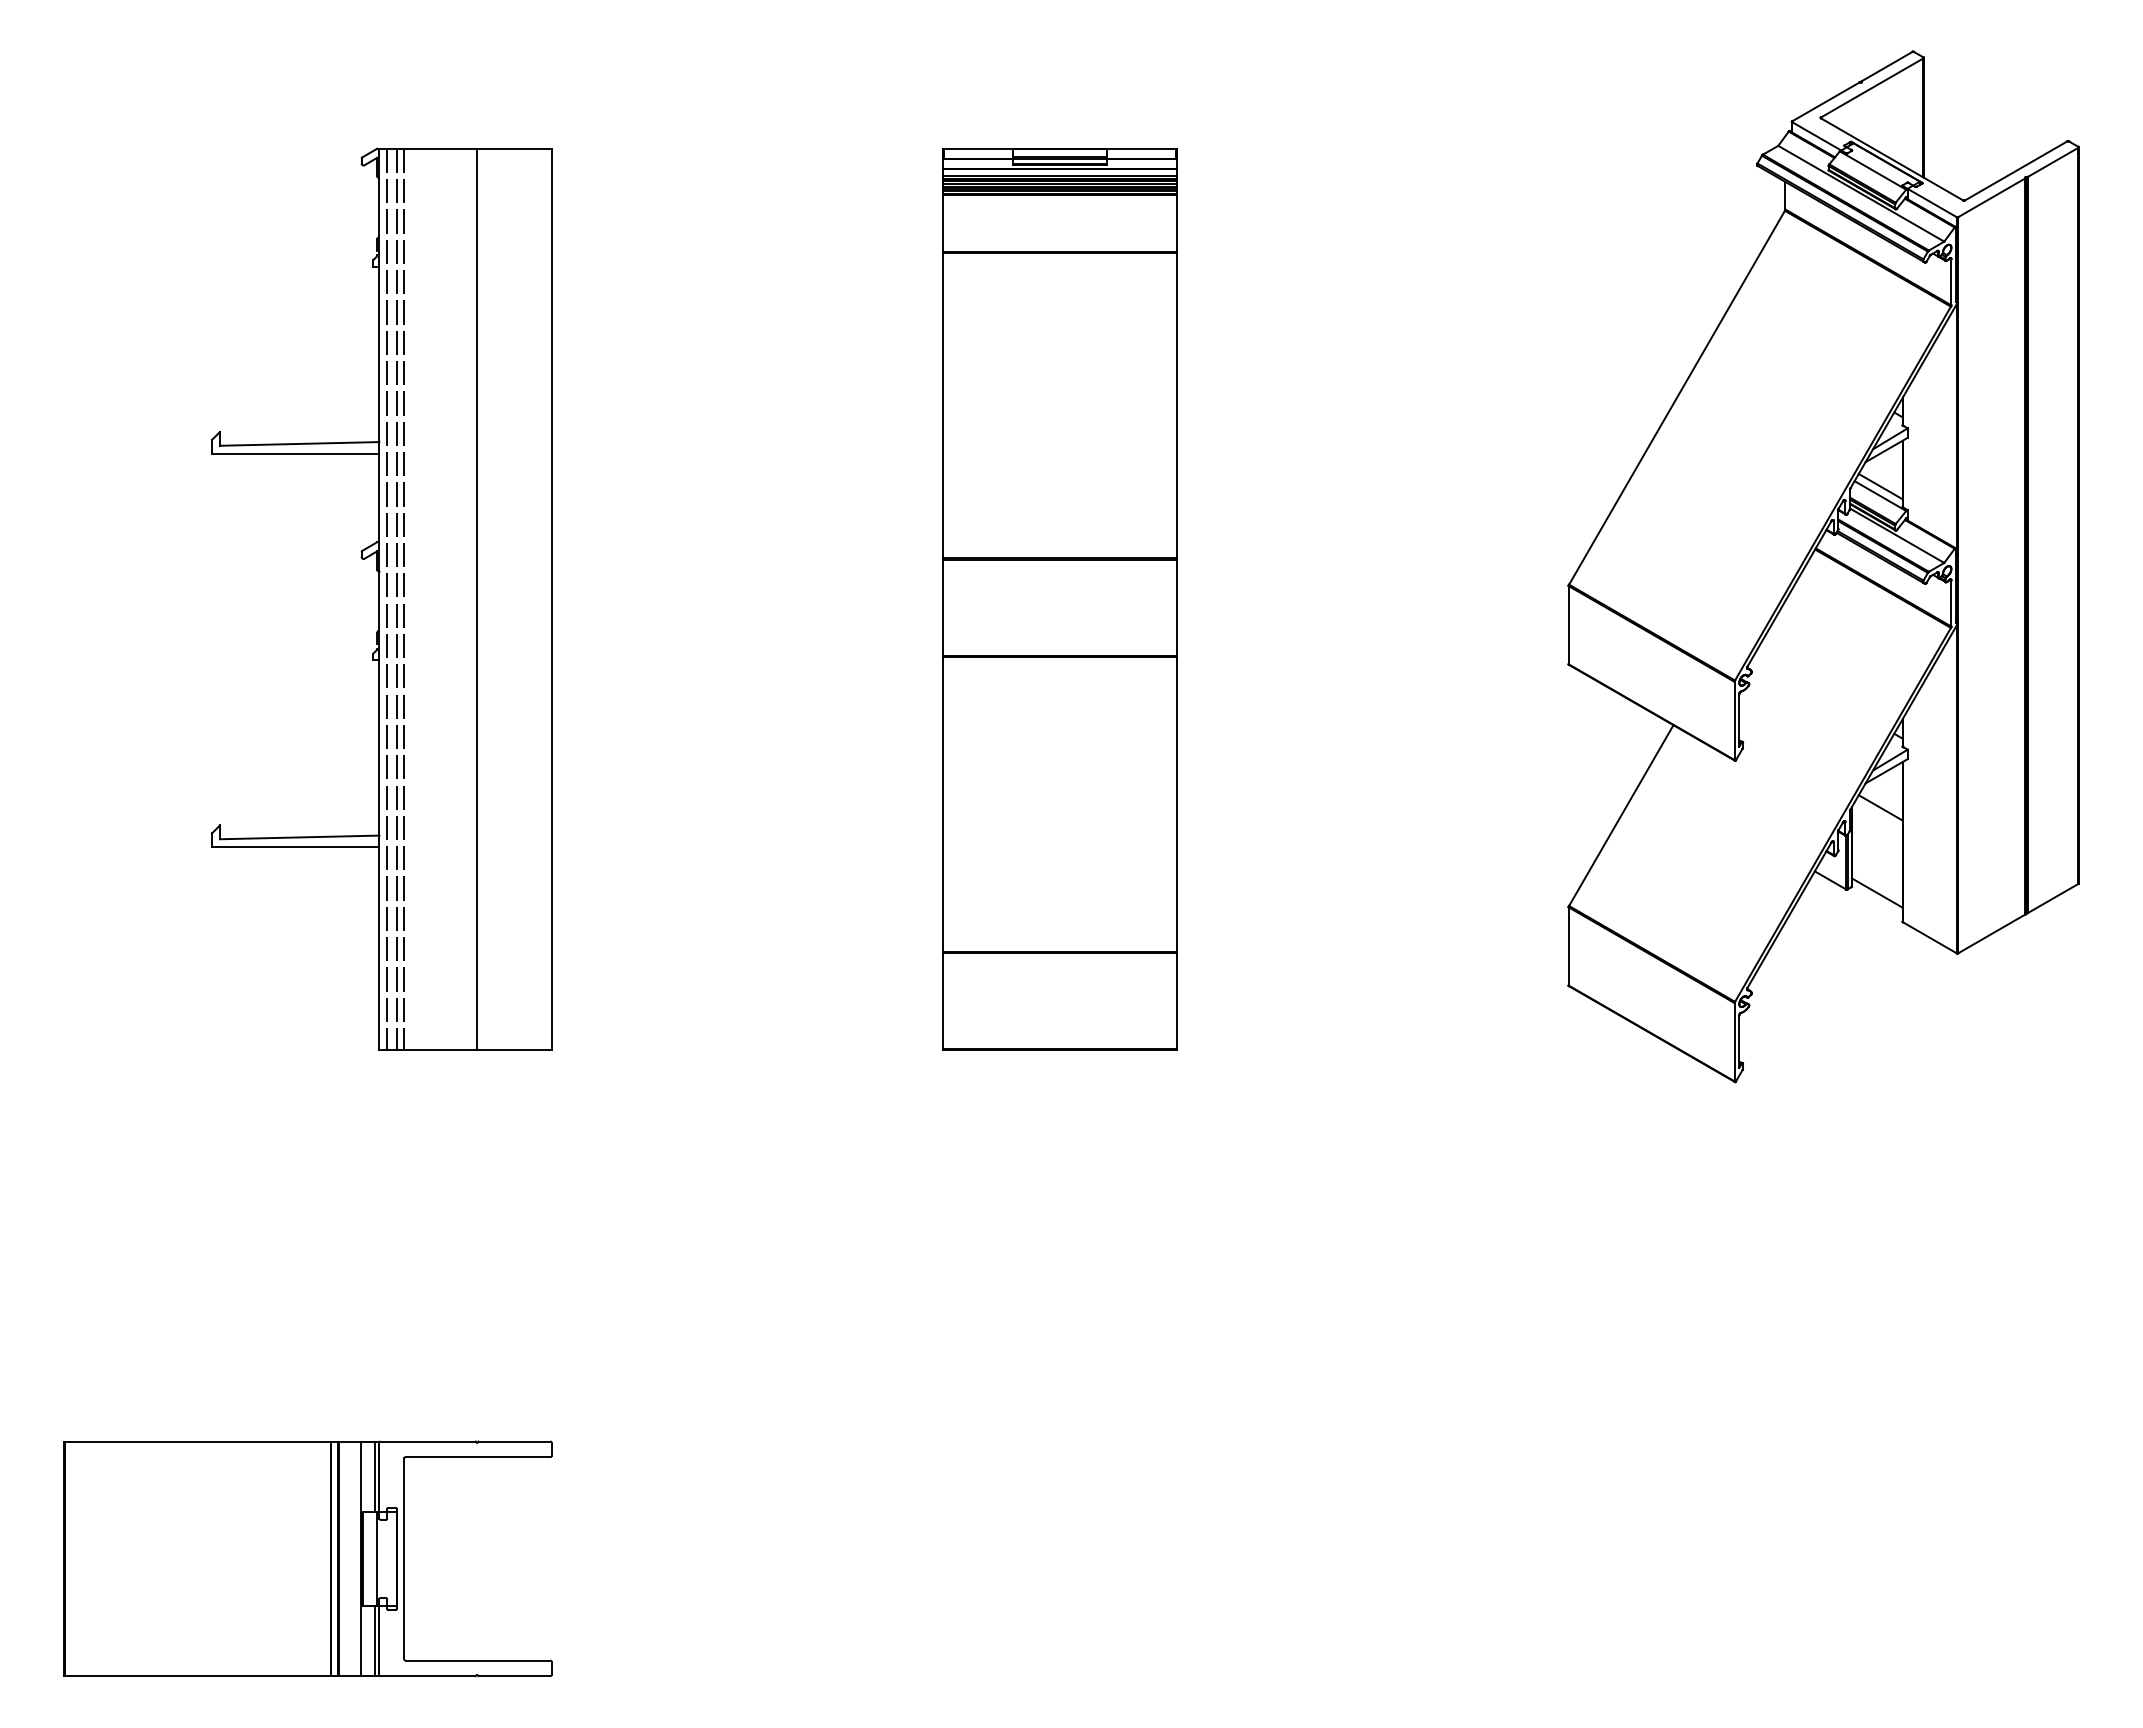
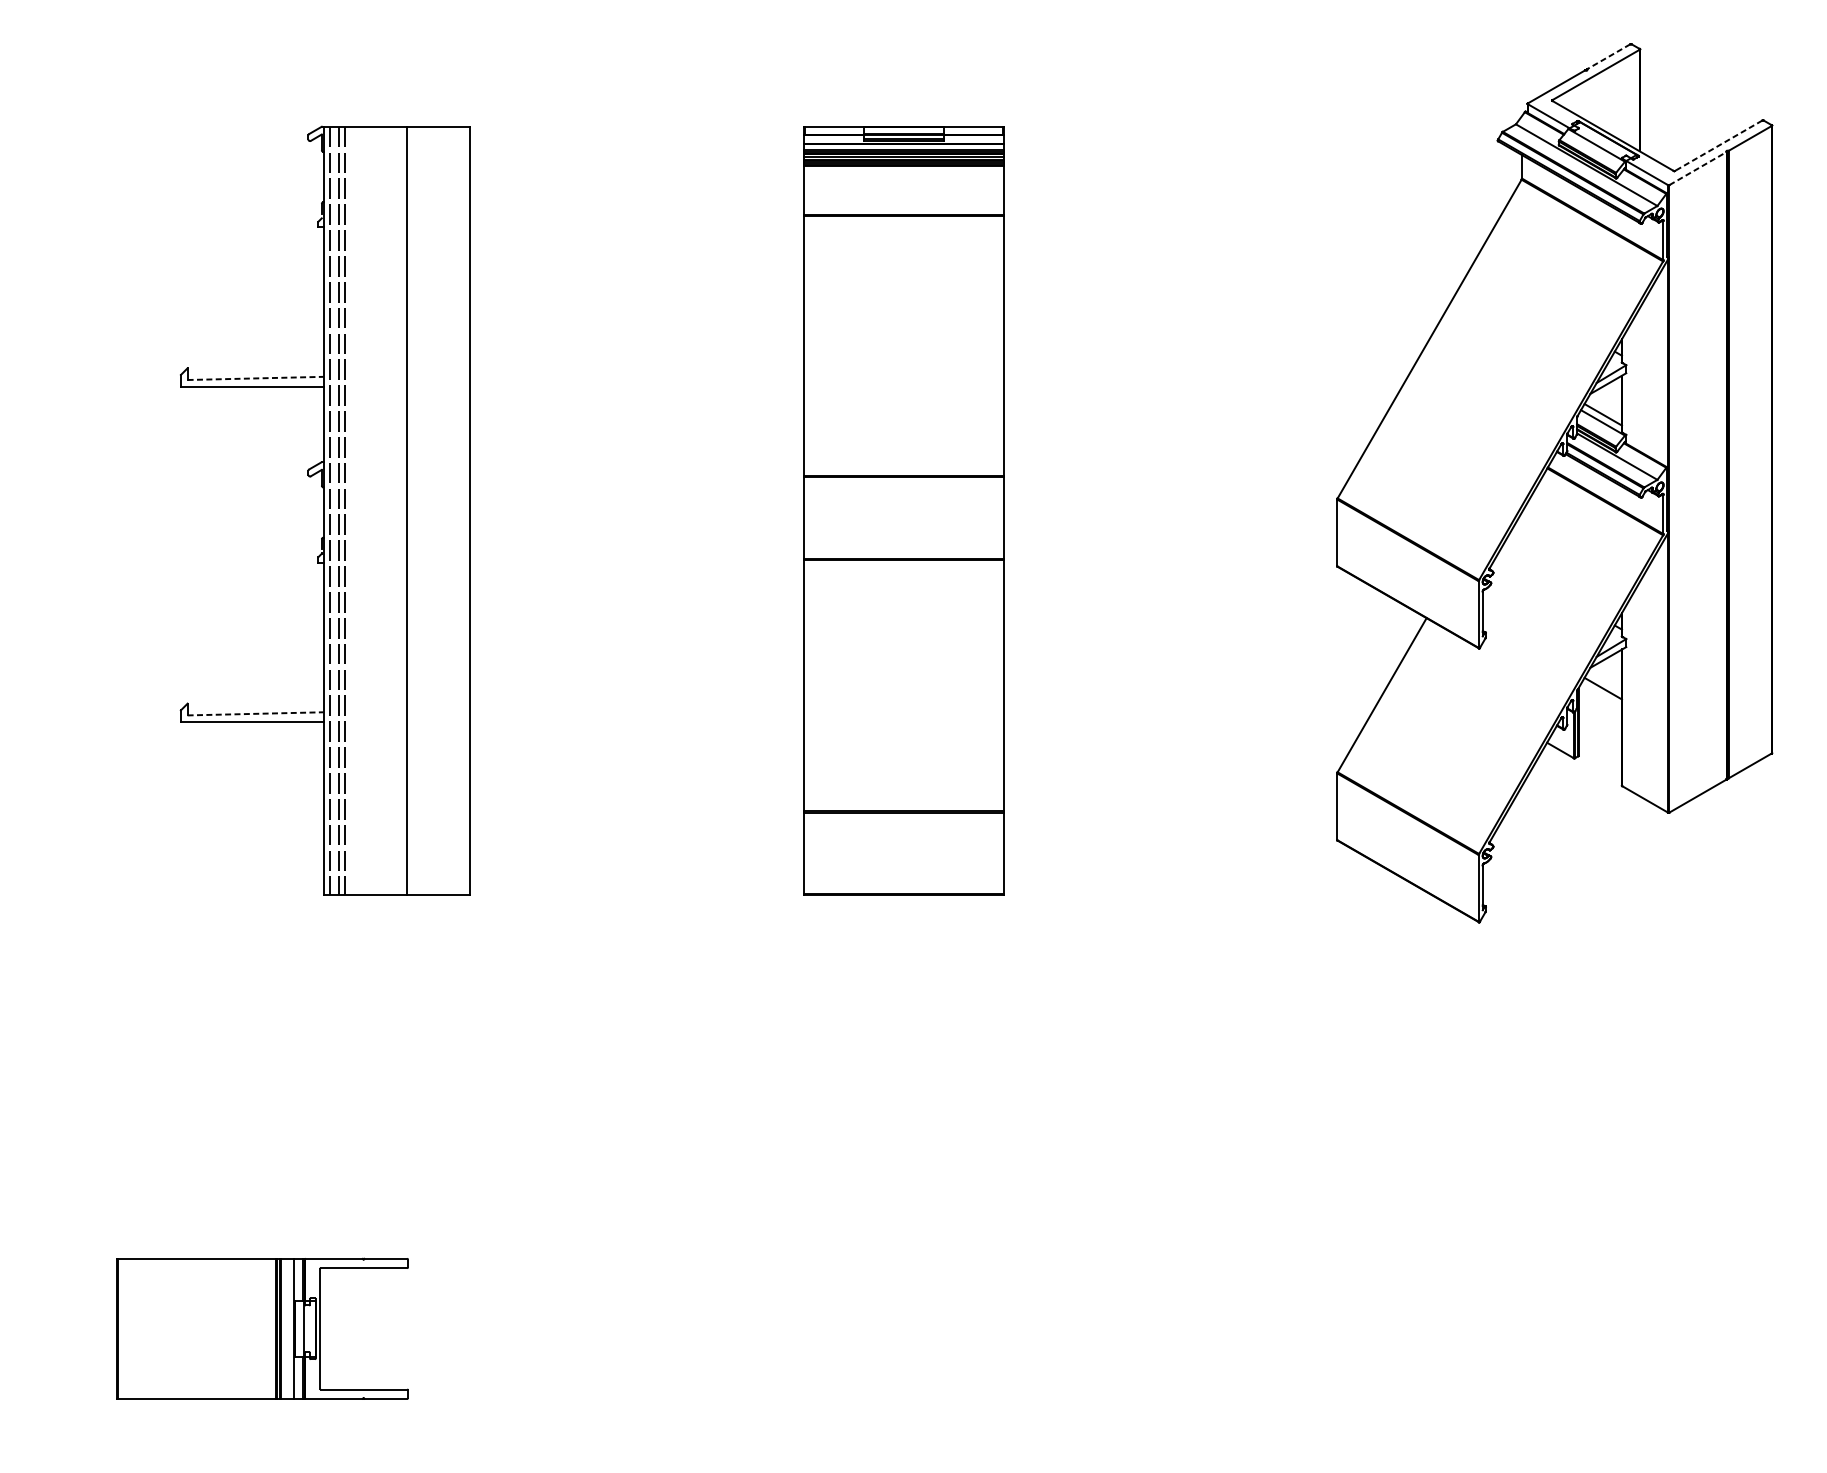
line: (1886, 66) -> (1608, 56), solid -> dashed
line: (2015, 171) -> (1718, 146), solid -> dashed
line: (1991, 197) -> (1697, 168), solid -> dashed
line: (299, 443) -> (255, 378), solid -> dashed
line: (299, 837) -> (255, 713), solid -> dashed
line: (1876, 892) -> (1599, 760), removed
part: (307, 1558) -> (262, 1328), size x0.7

